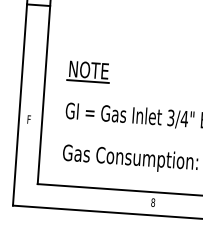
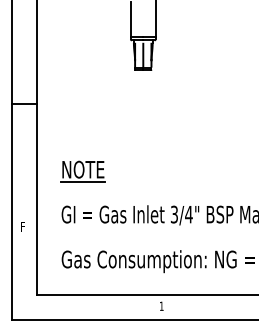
text: (153, 201) -> (161, 305), 8 -> 1

